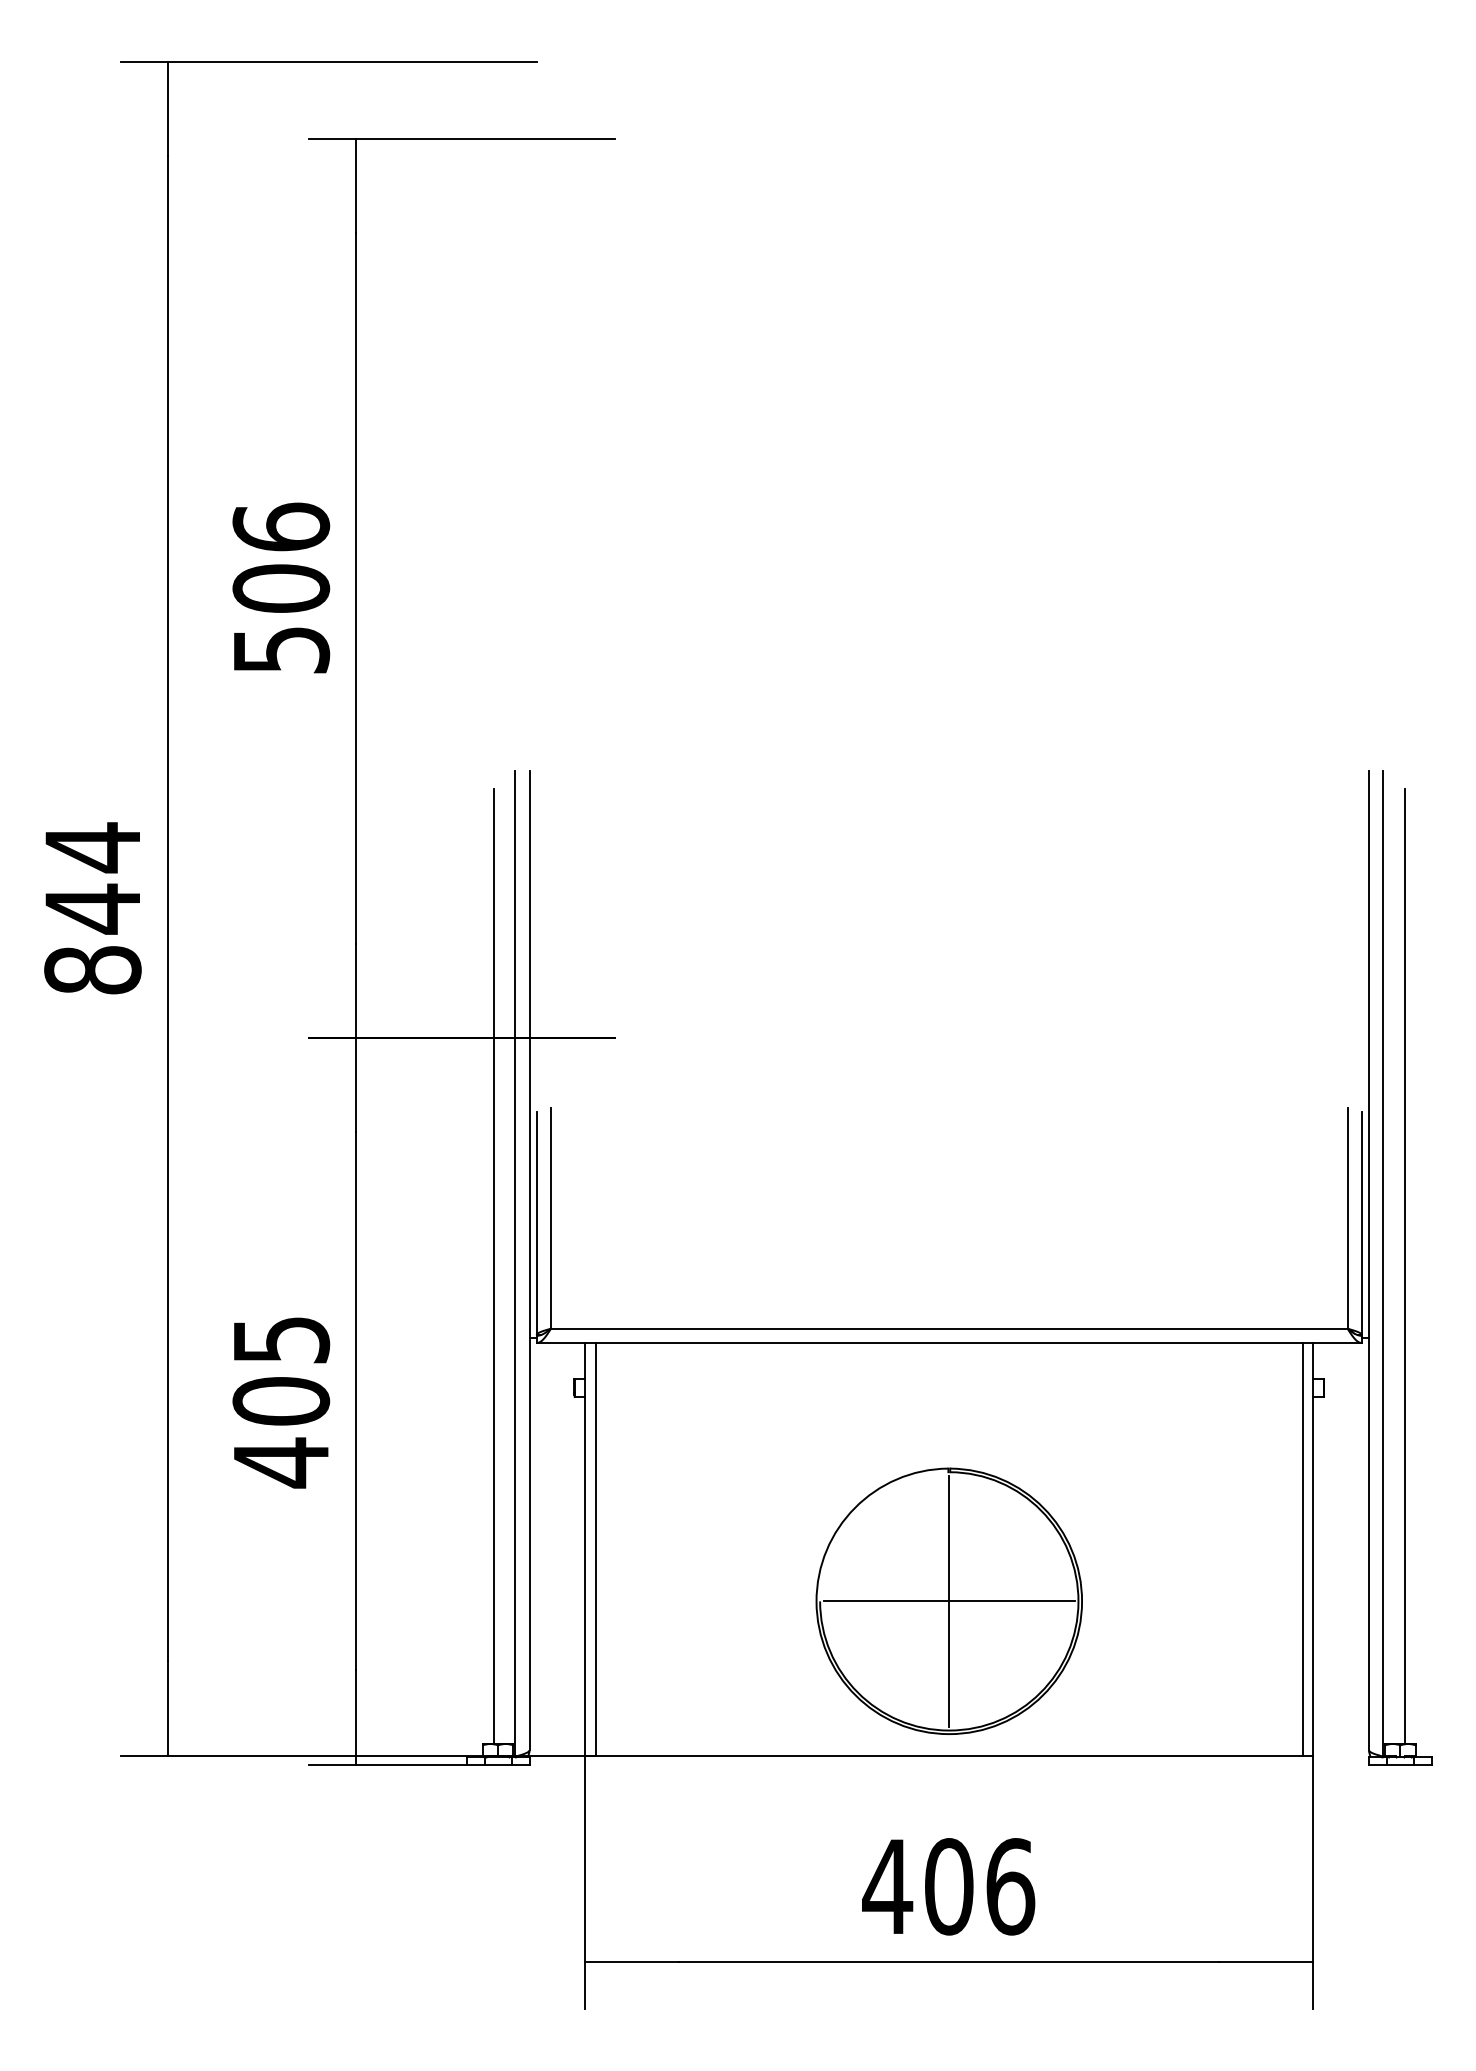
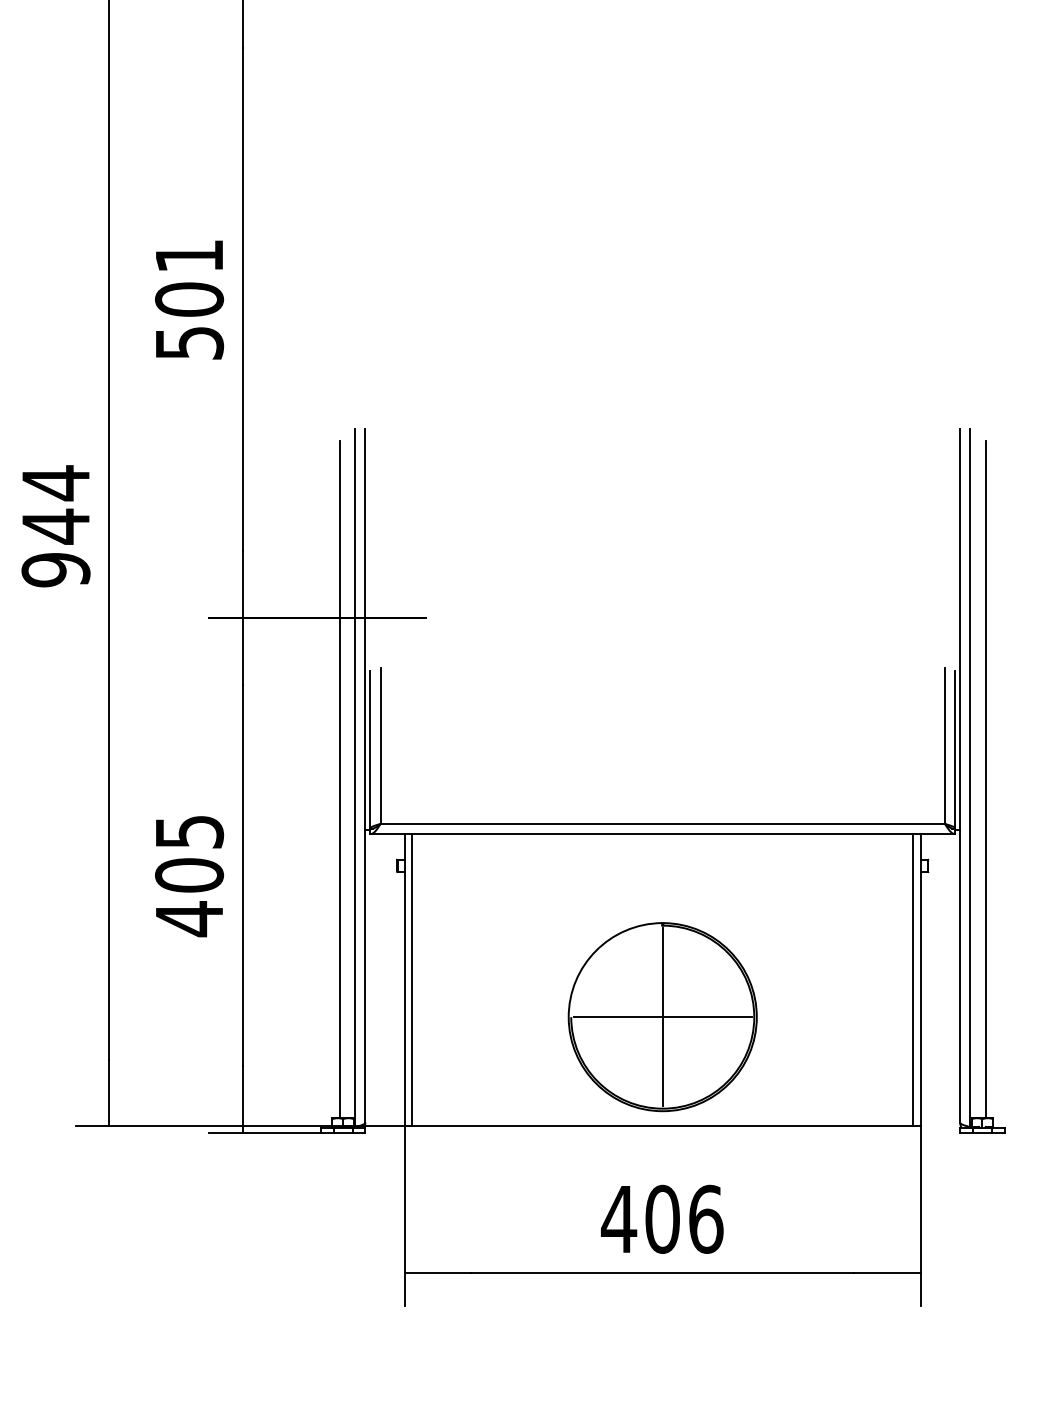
text: (281, 526) -> (189, 255), 506 -> 501
text: (92, 970) -> (55, 570), 844 -> 944

